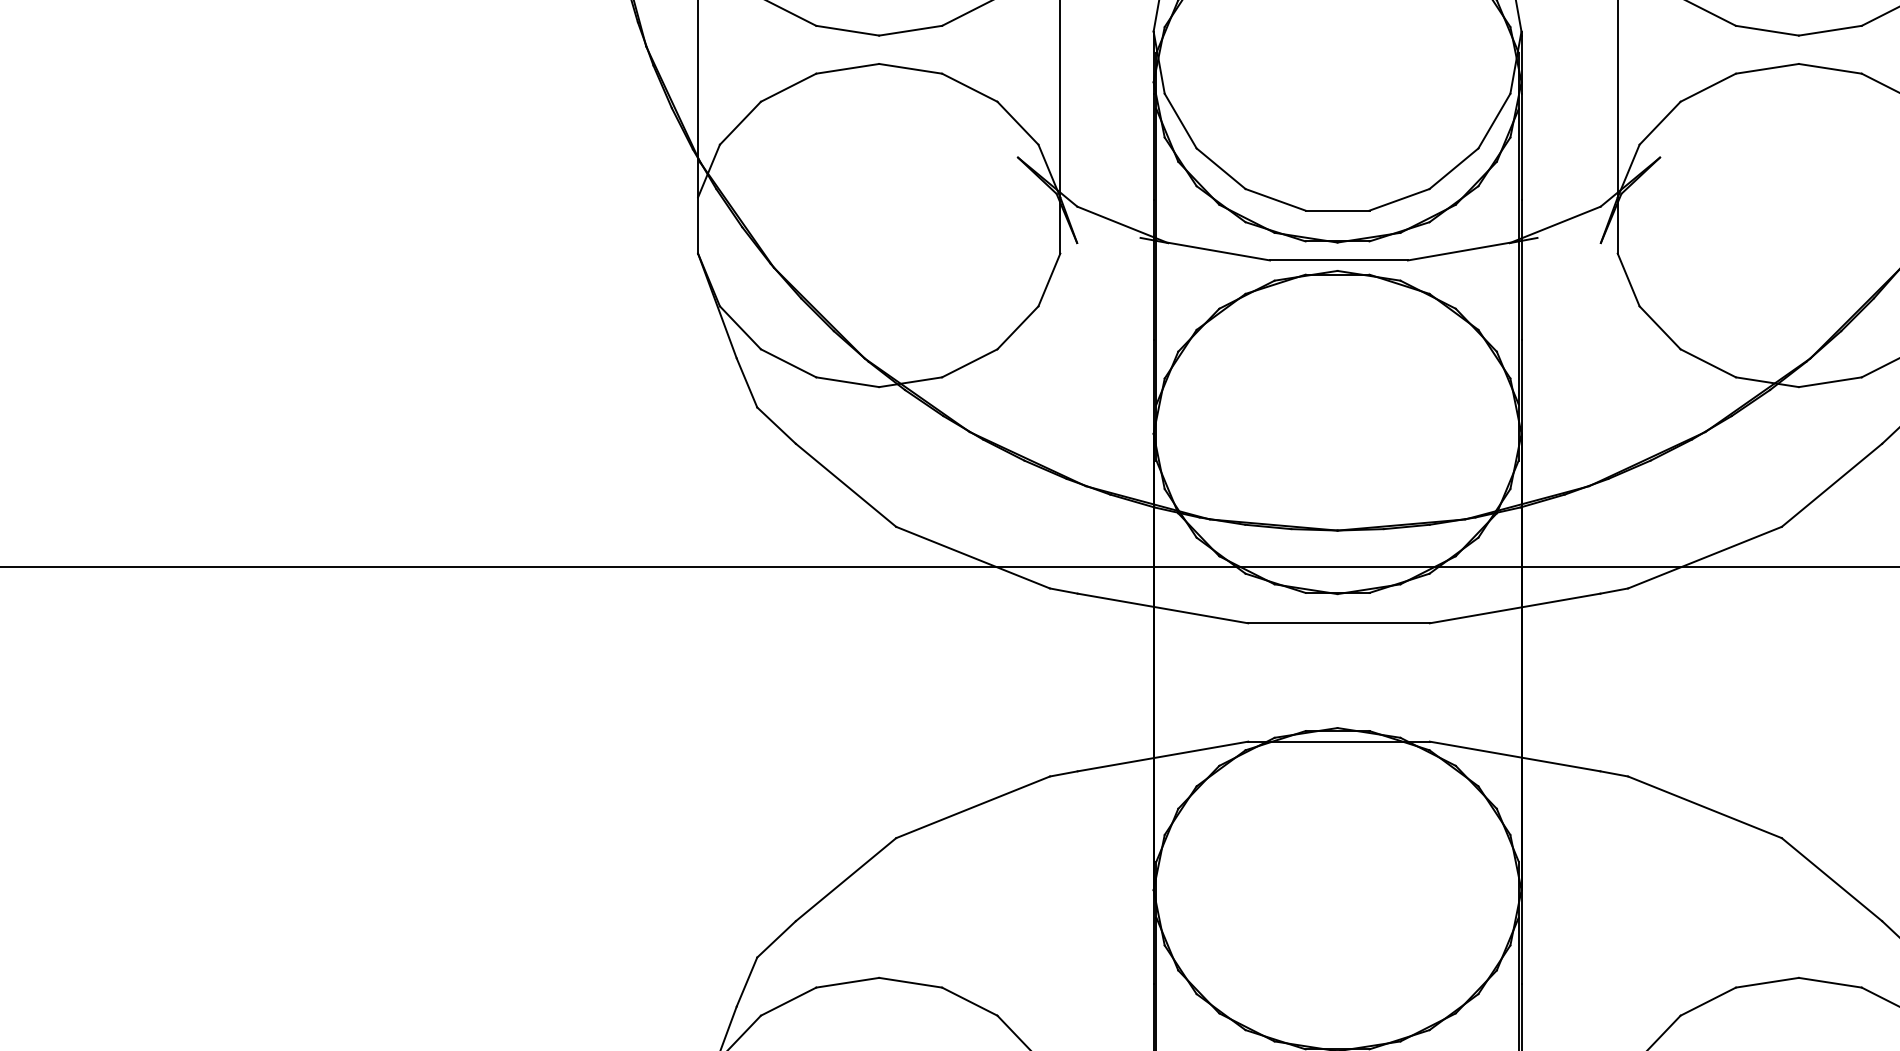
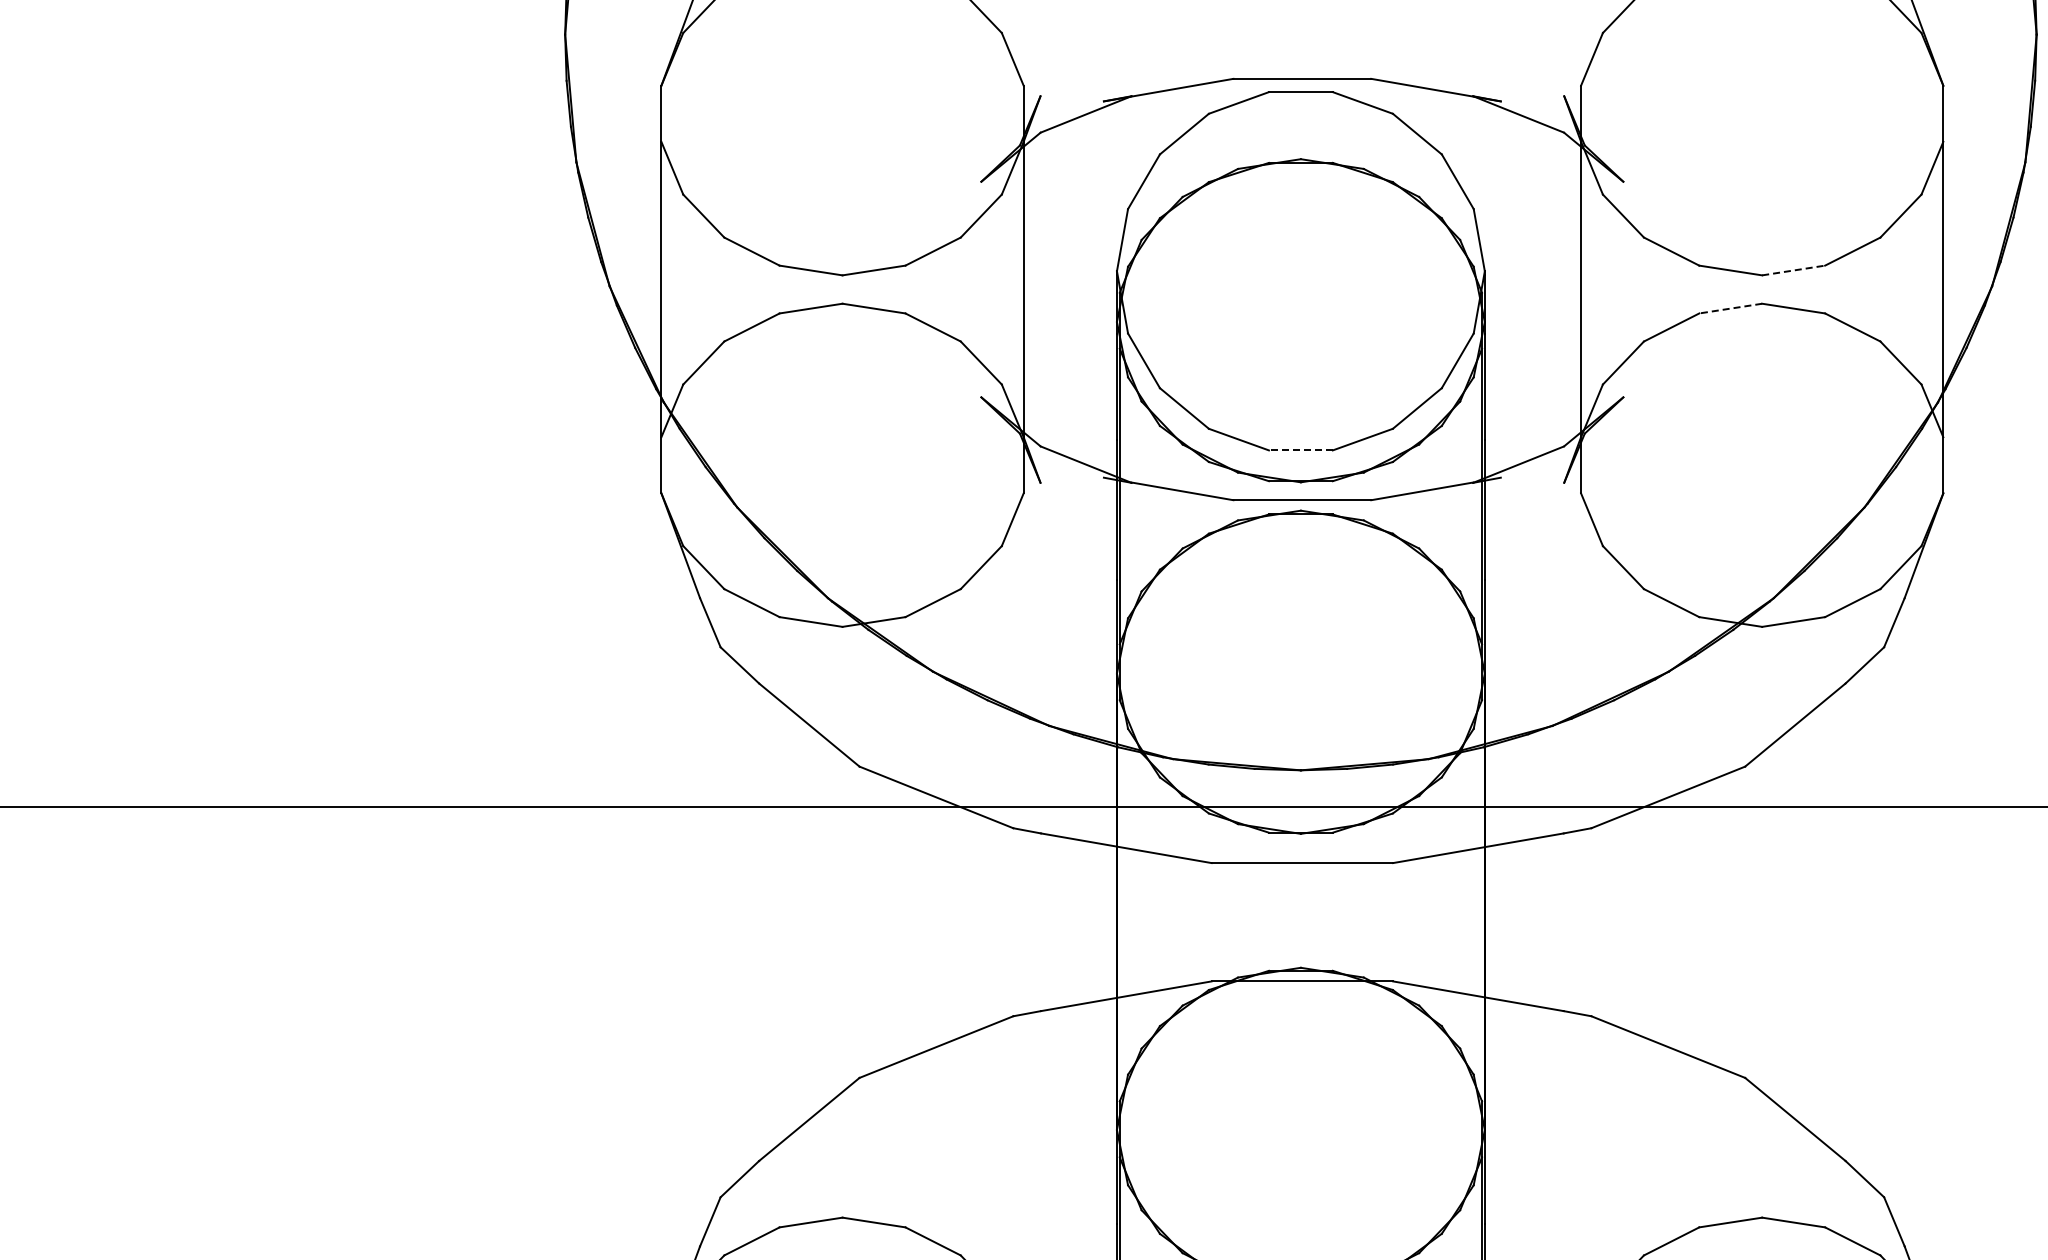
line: (1830, 30) -> (1793, 270), solid -> dashed
line: (1767, 68) -> (1730, 308), solid -> dashed
line: (1337, 210) -> (1300, 450), solid -> dashed

